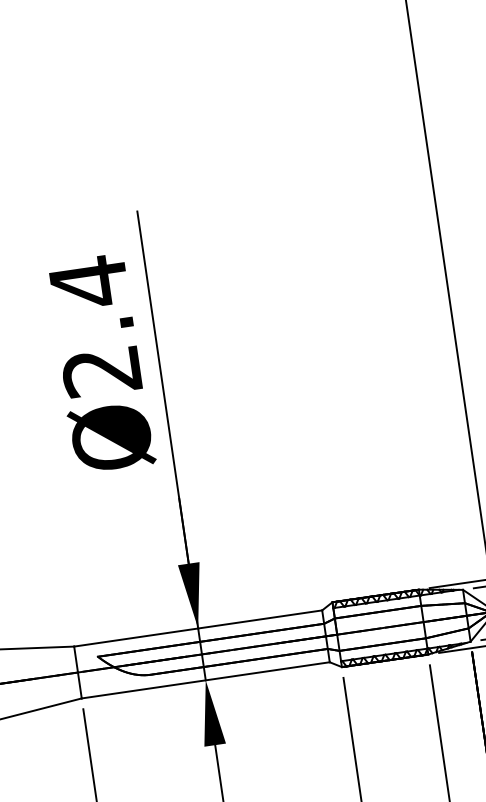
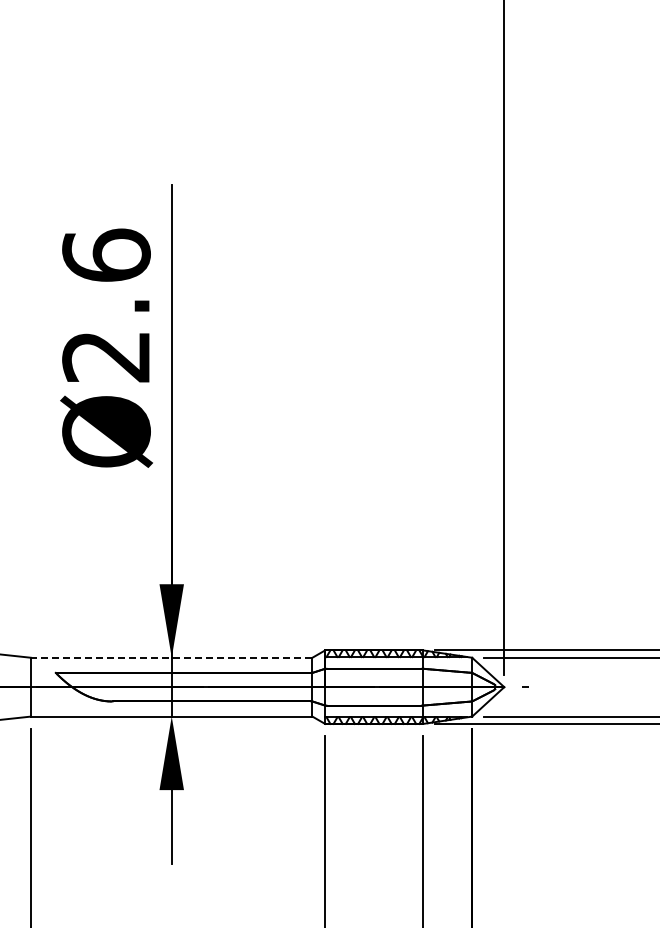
text: (88, 282) -> (106, 255), Ø2.4 -> Ø2.6
line: (197, 628) -> (171, 657), solid -> dashed

